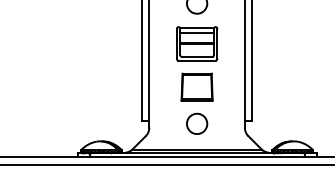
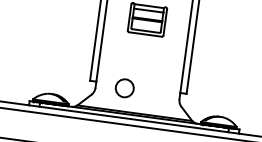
part: (196, 86) -> (141, 57), removed
circle: (197, 123) -> (125, 88), moved

